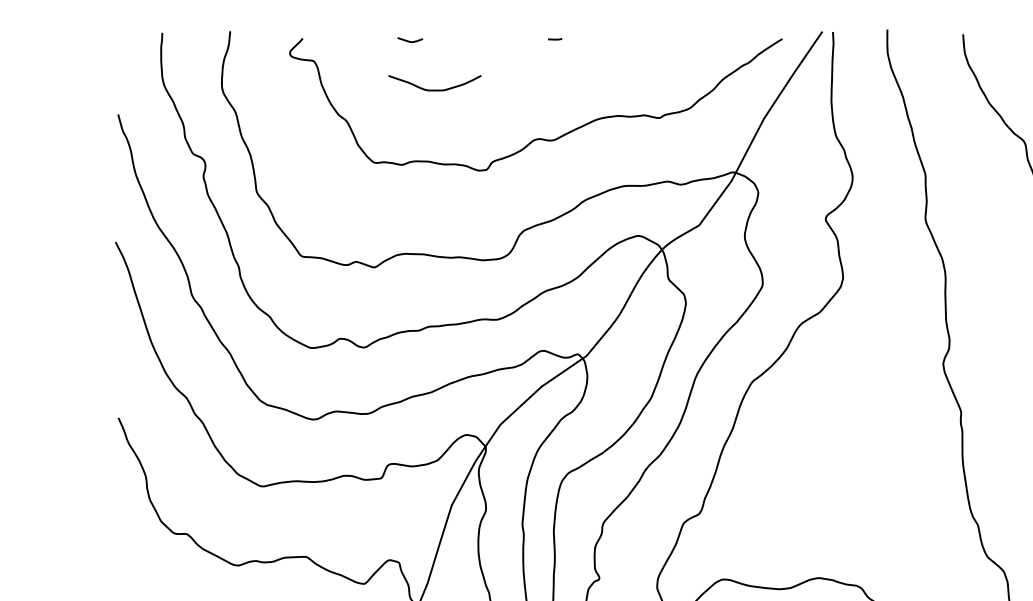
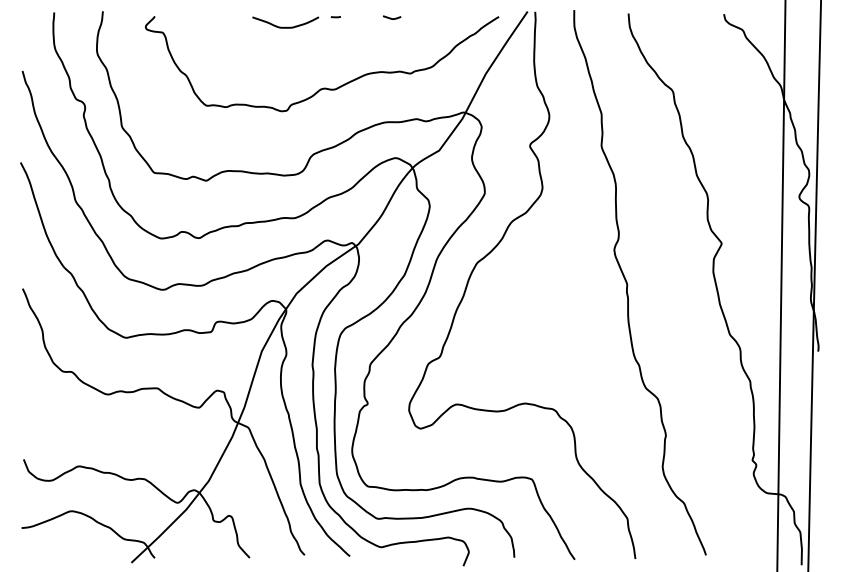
curve: (409, 39) -> (391, 17), moved
curve: (434, 88) -> (285, 26), moved

